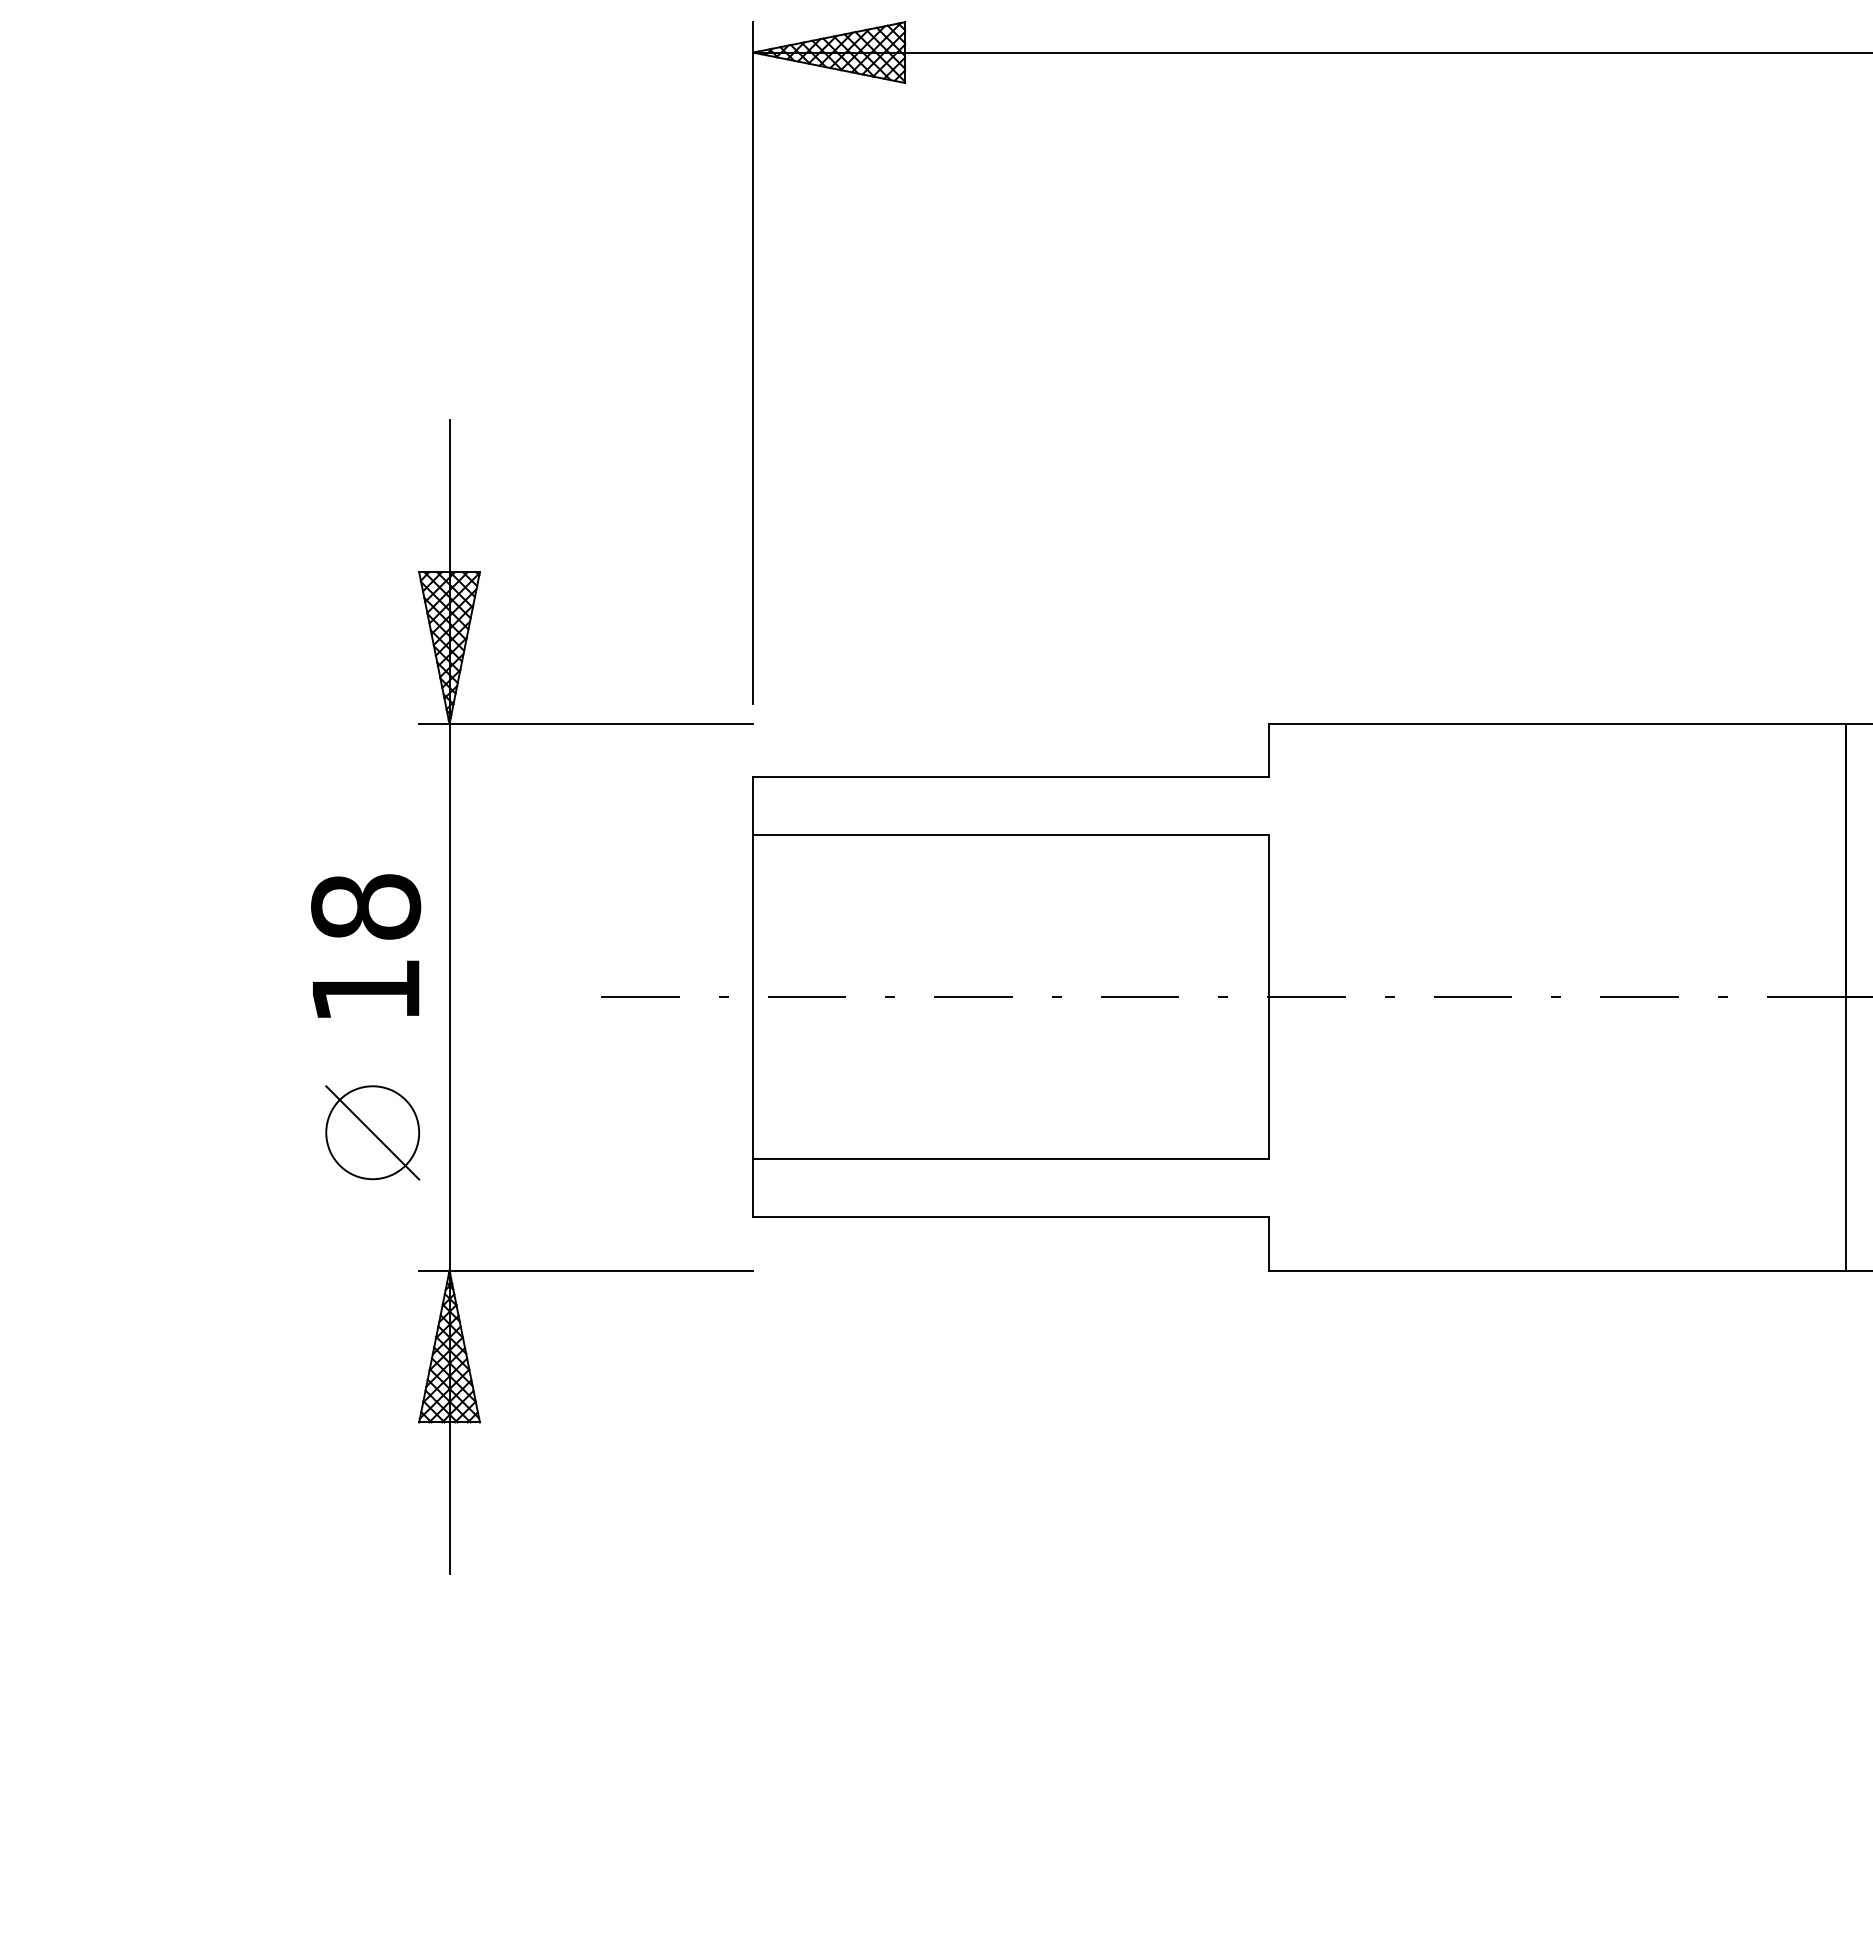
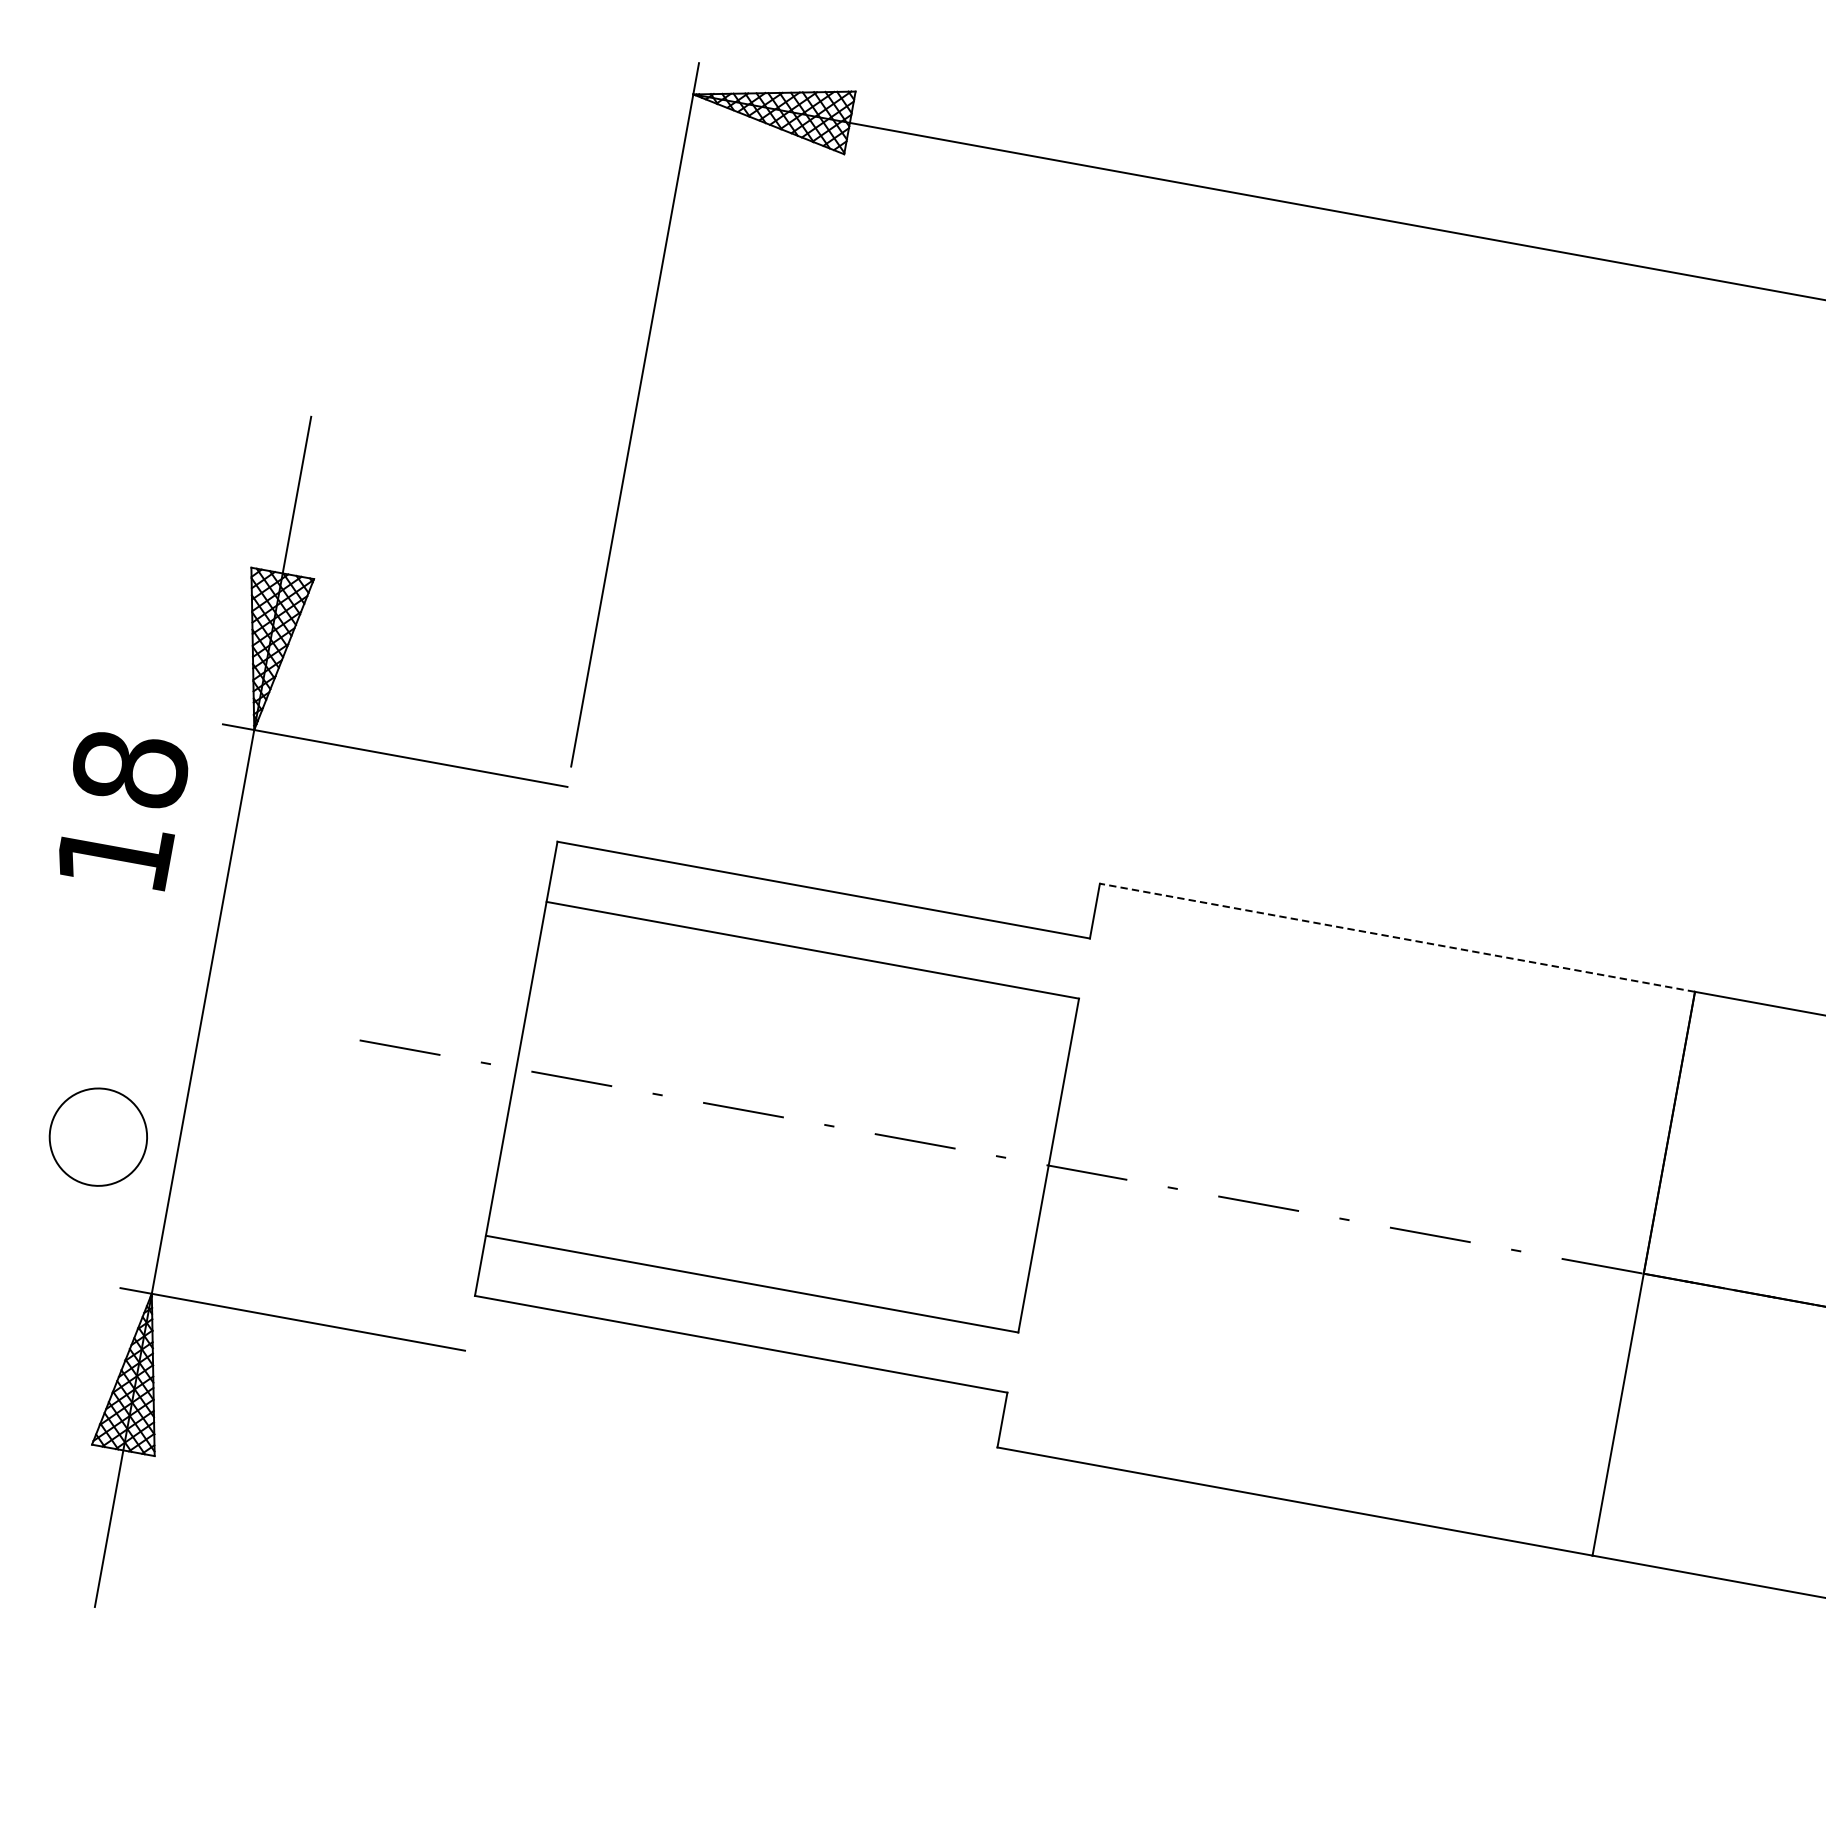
line: (1557, 724) -> (1396, 938), solid -> dashed
text: (366, 945) -> (123, 809), moved
line: (372, 1132) -> (98, 1136), removed

